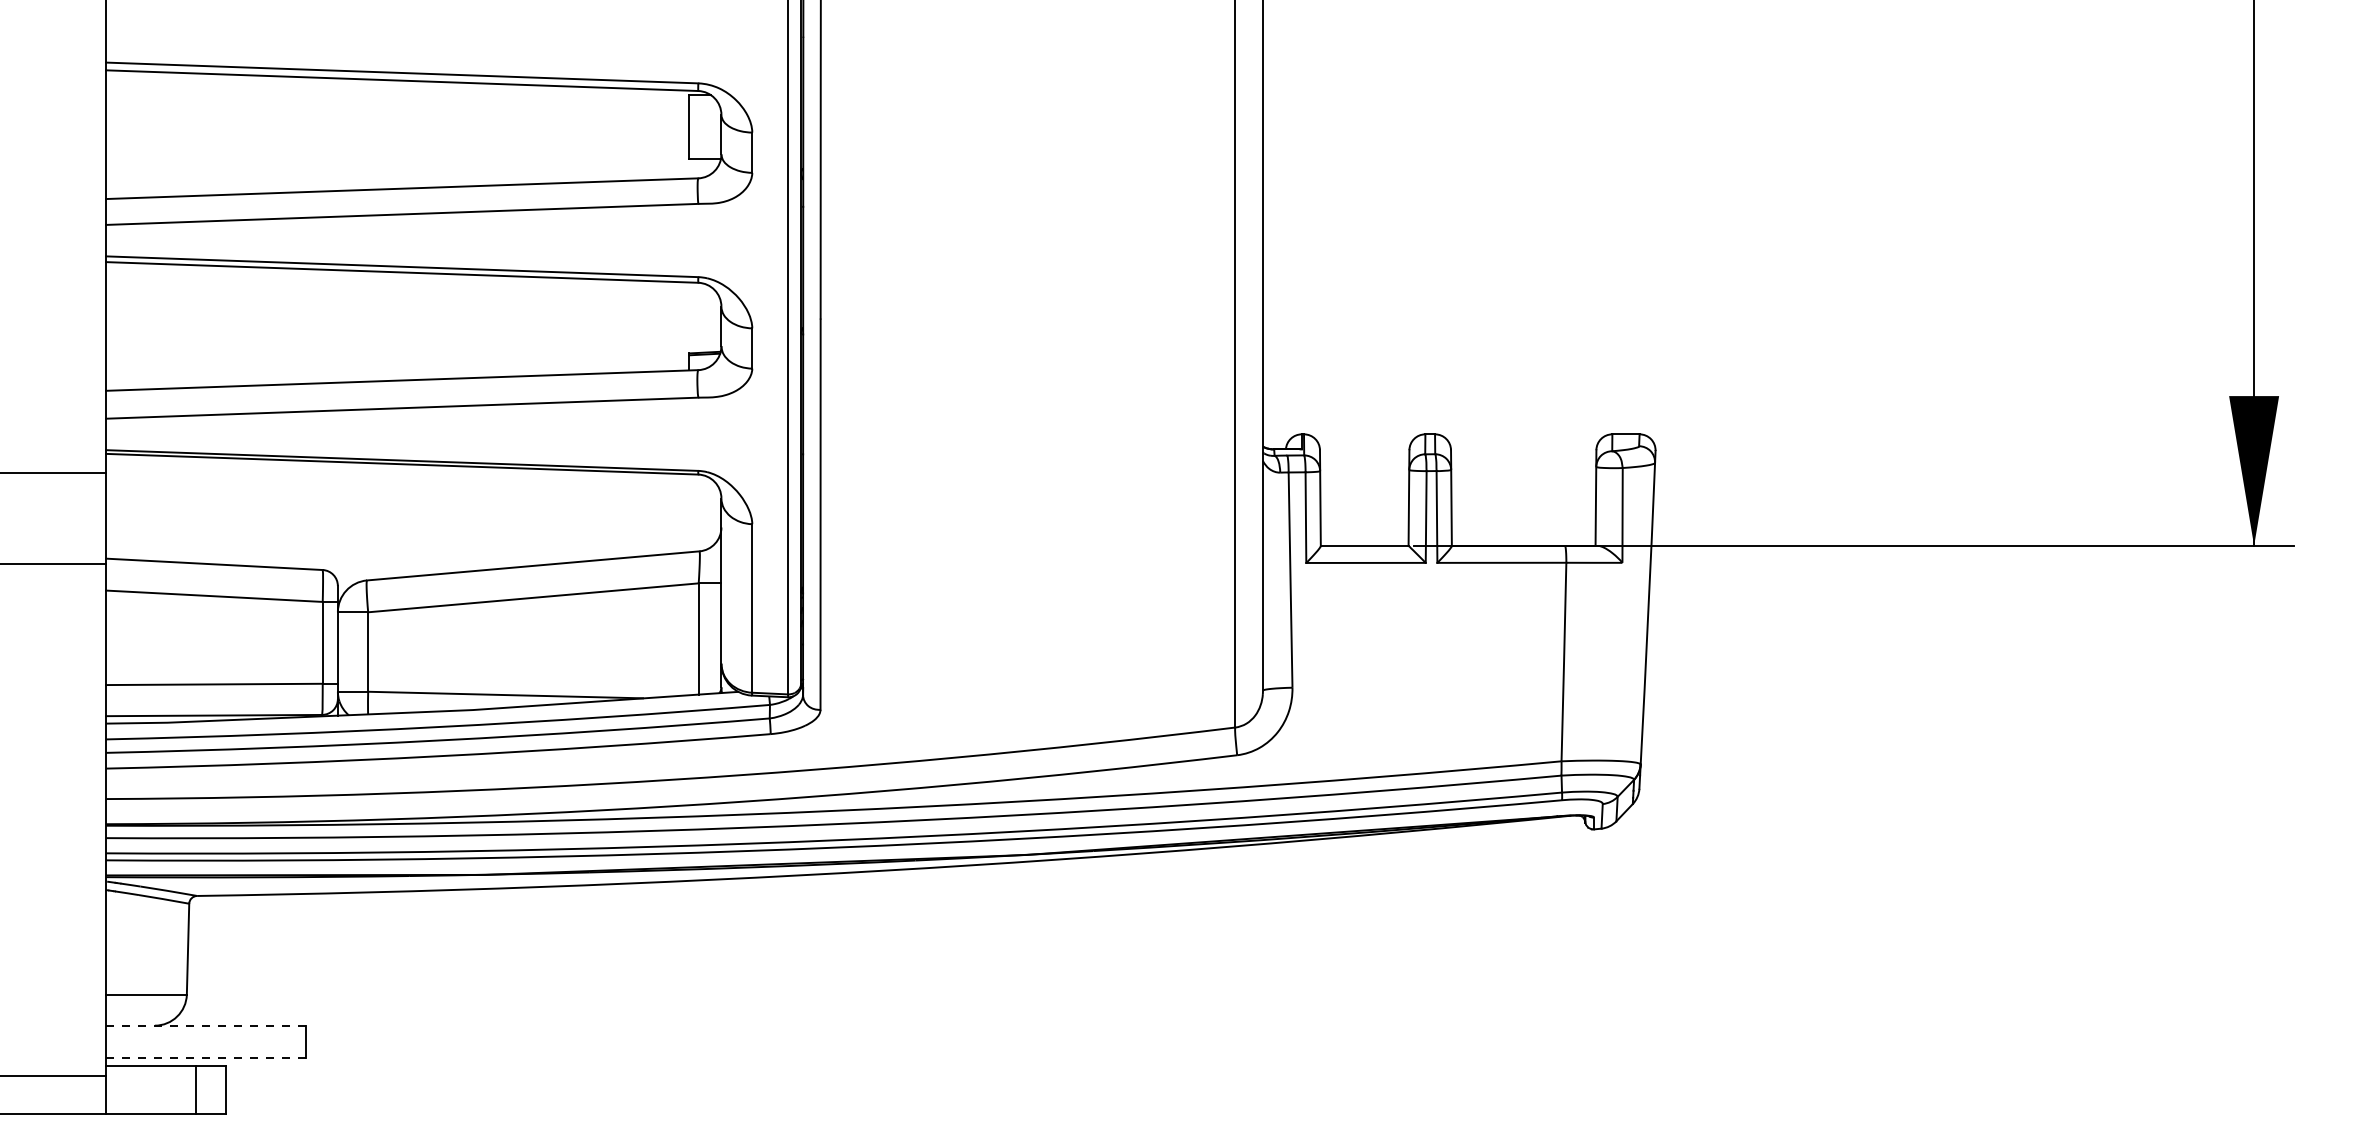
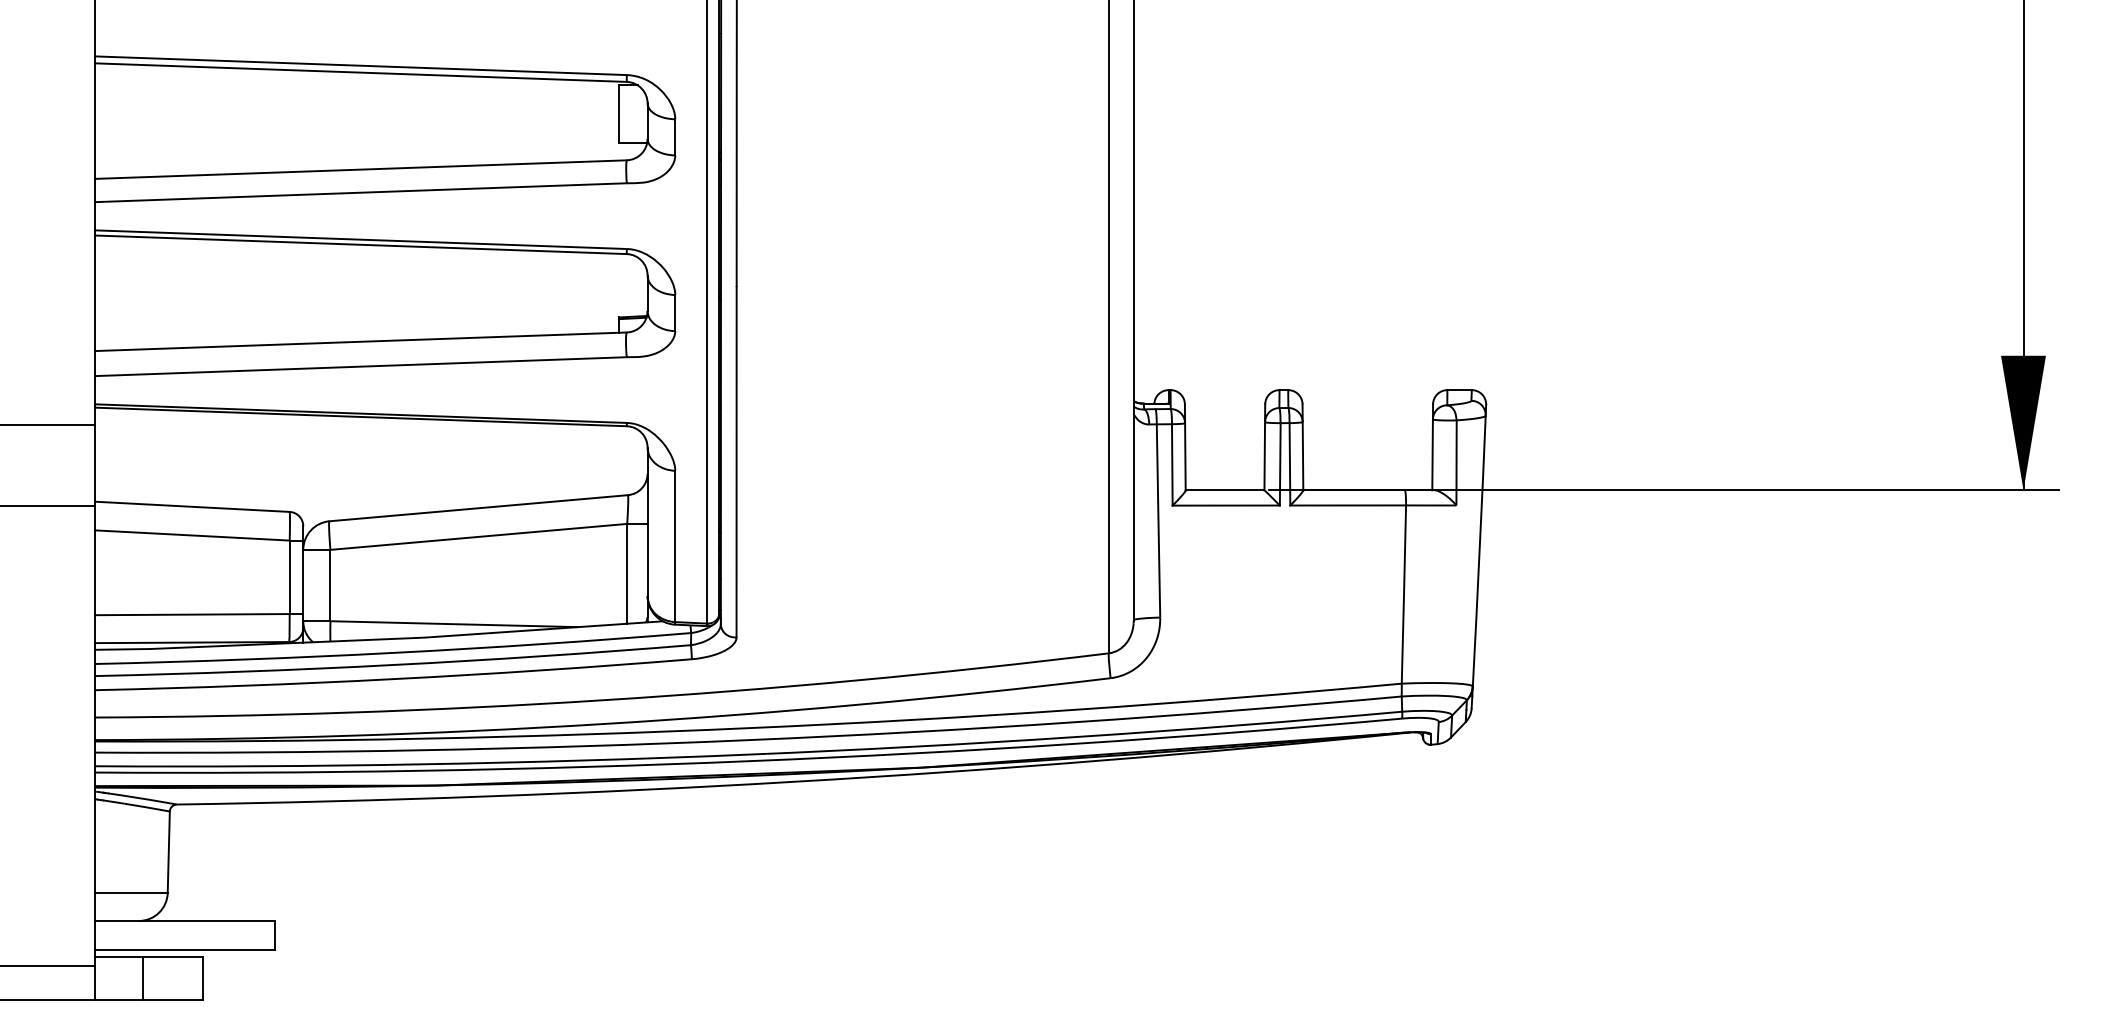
line: (206, 1025) -> (185, 920), dashed -> solid
line: (206, 1057) -> (185, 949), dashed -> solid
line: (196, 1089) -> (143, 978), moved

